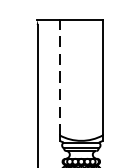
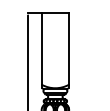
line: (59, 77) -> (41, 48), dashed -> solid

